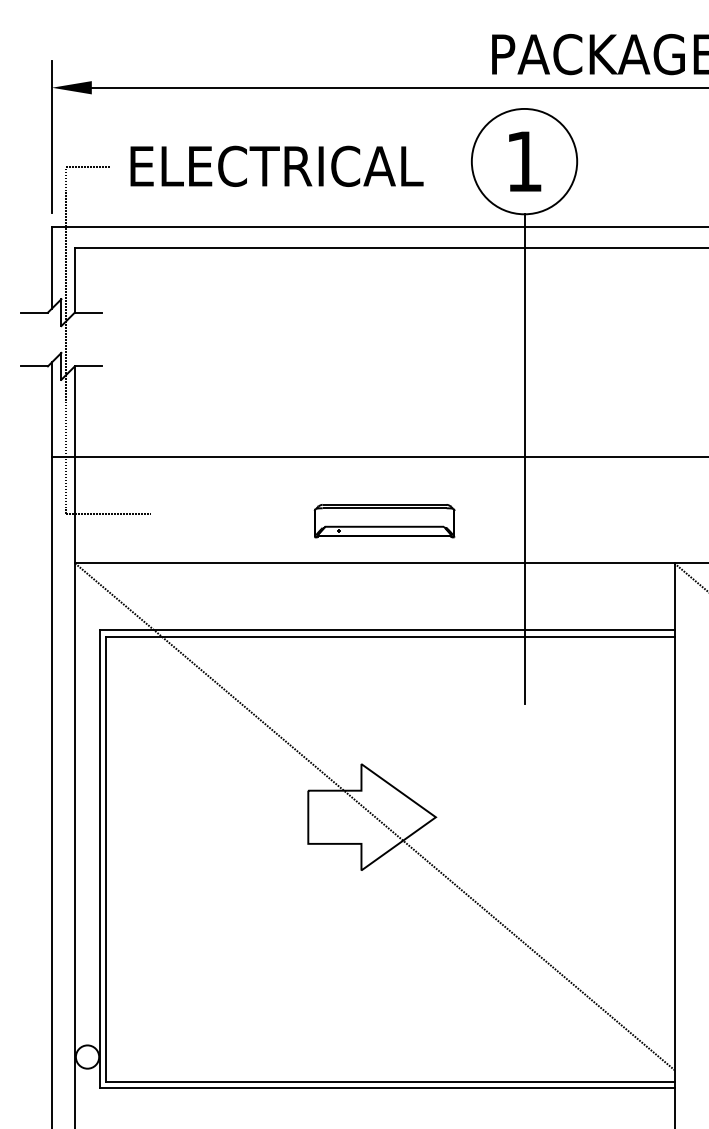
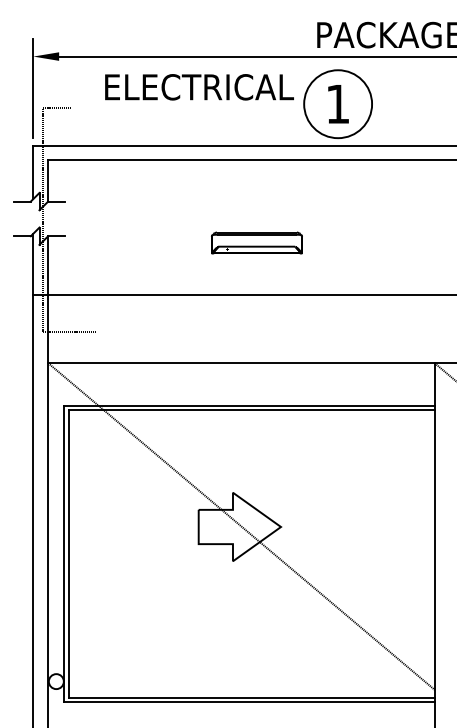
text: (276, 166) -> (199, 87), moved
line: (525, 459) -> (338, 296), removed
part: (383, 520) -> (256, 242), moved

